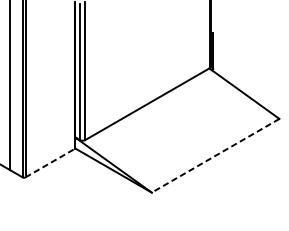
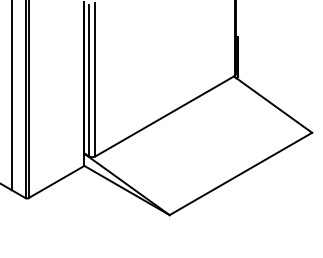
line: (215, 156) -> (240, 174), dashed -> solid
line: (50, 162) -> (56, 181), dashed -> solid

